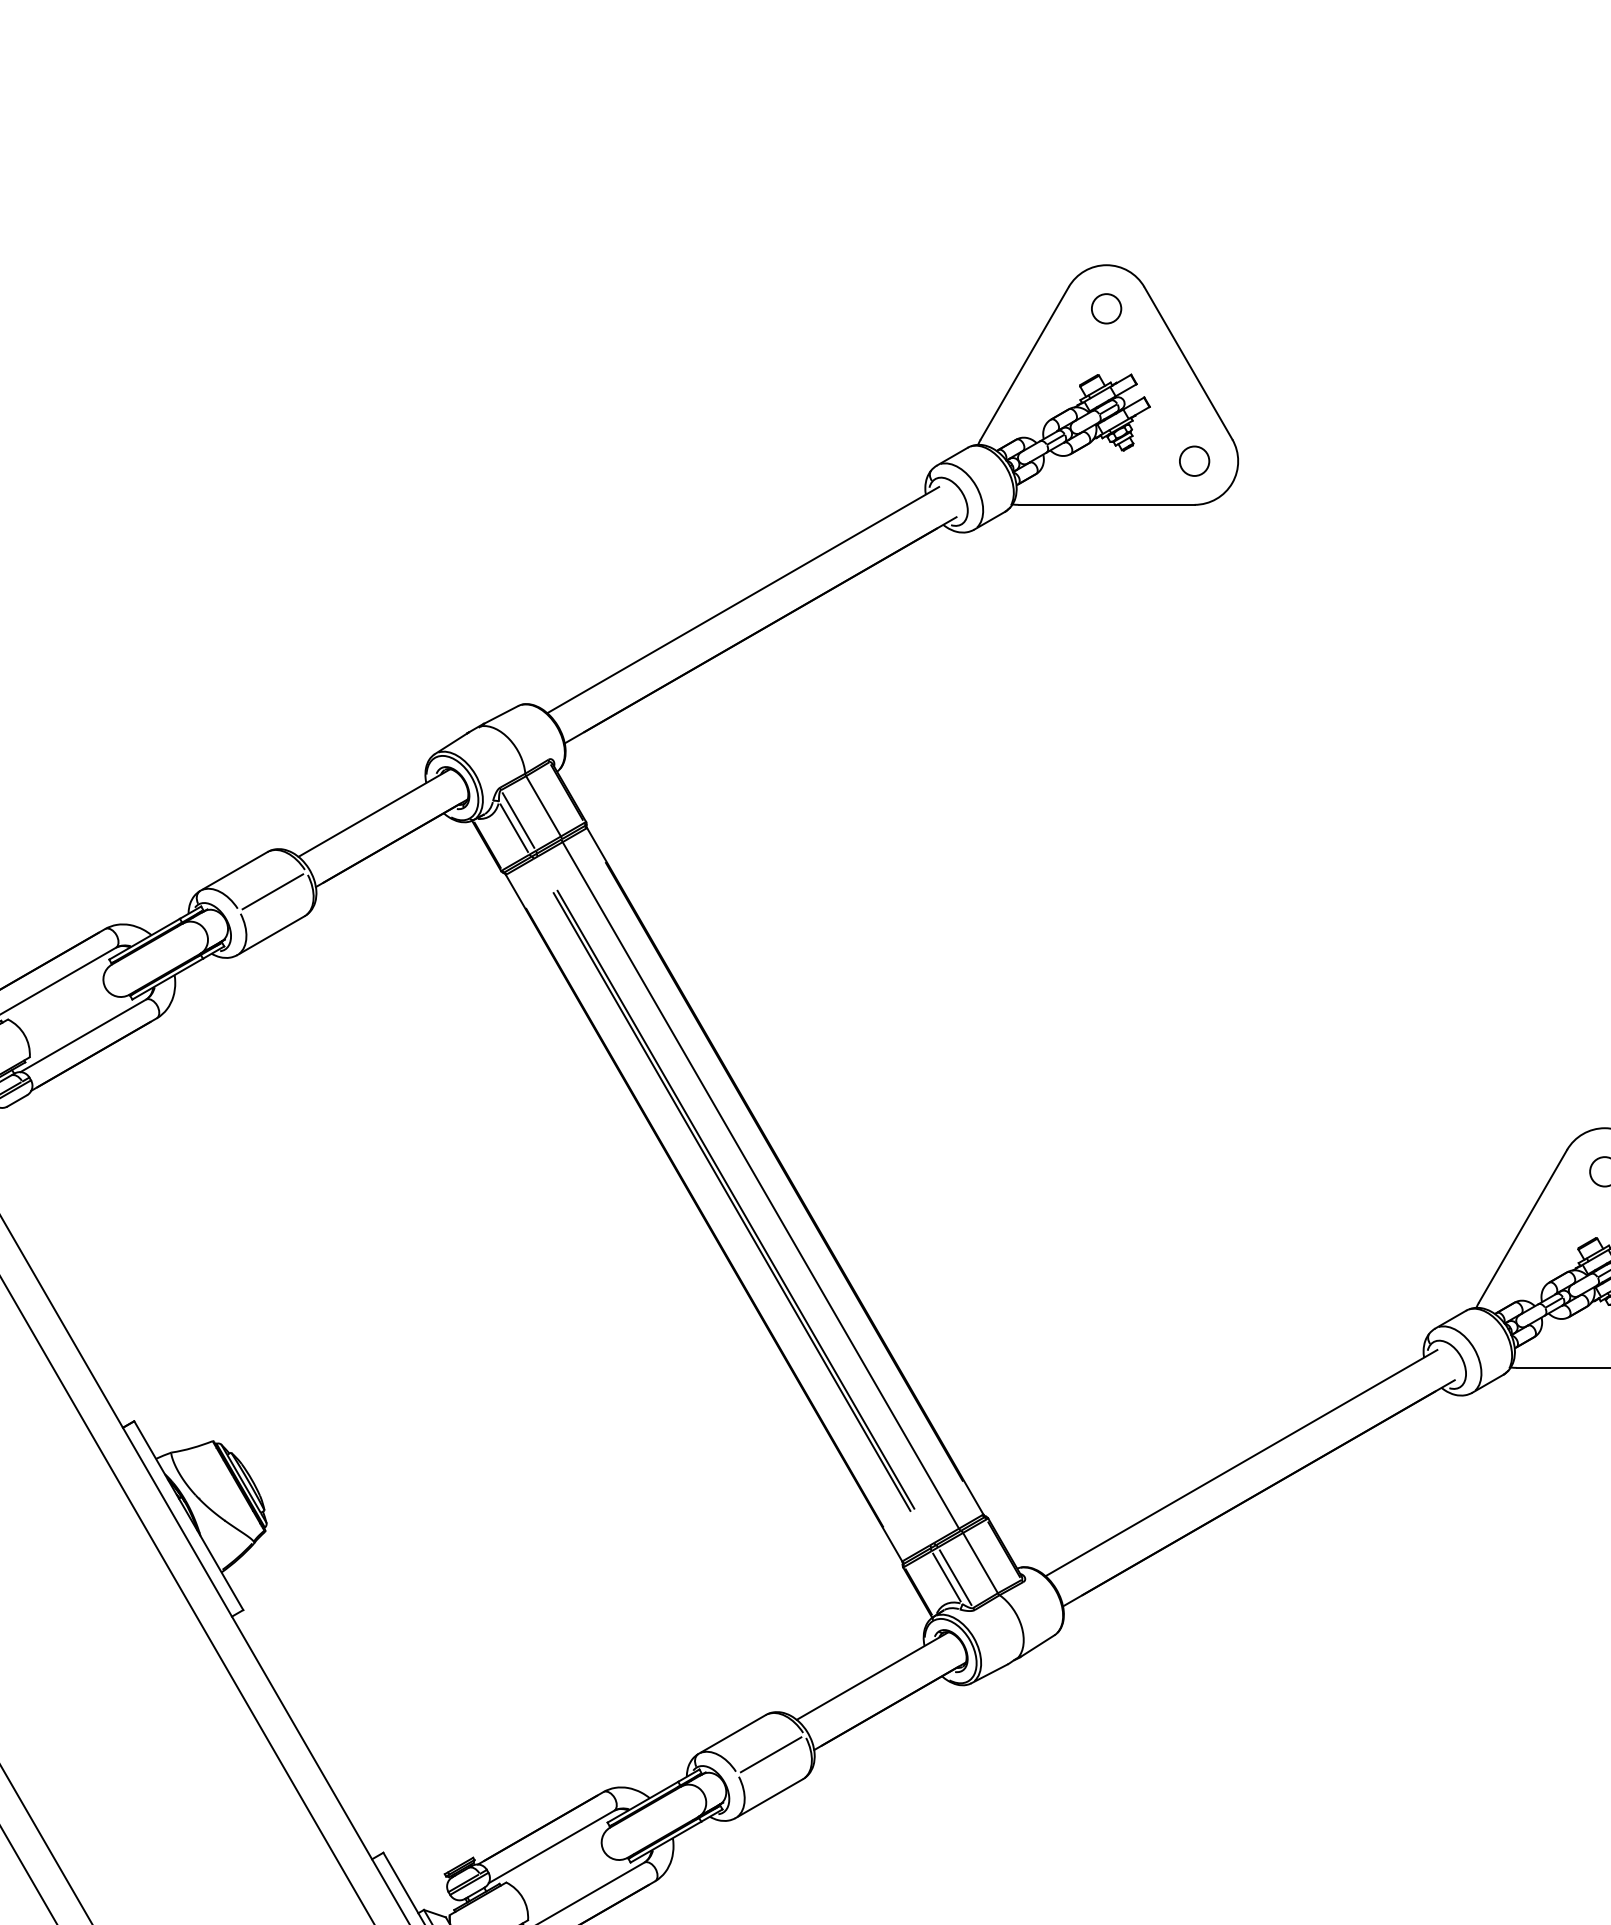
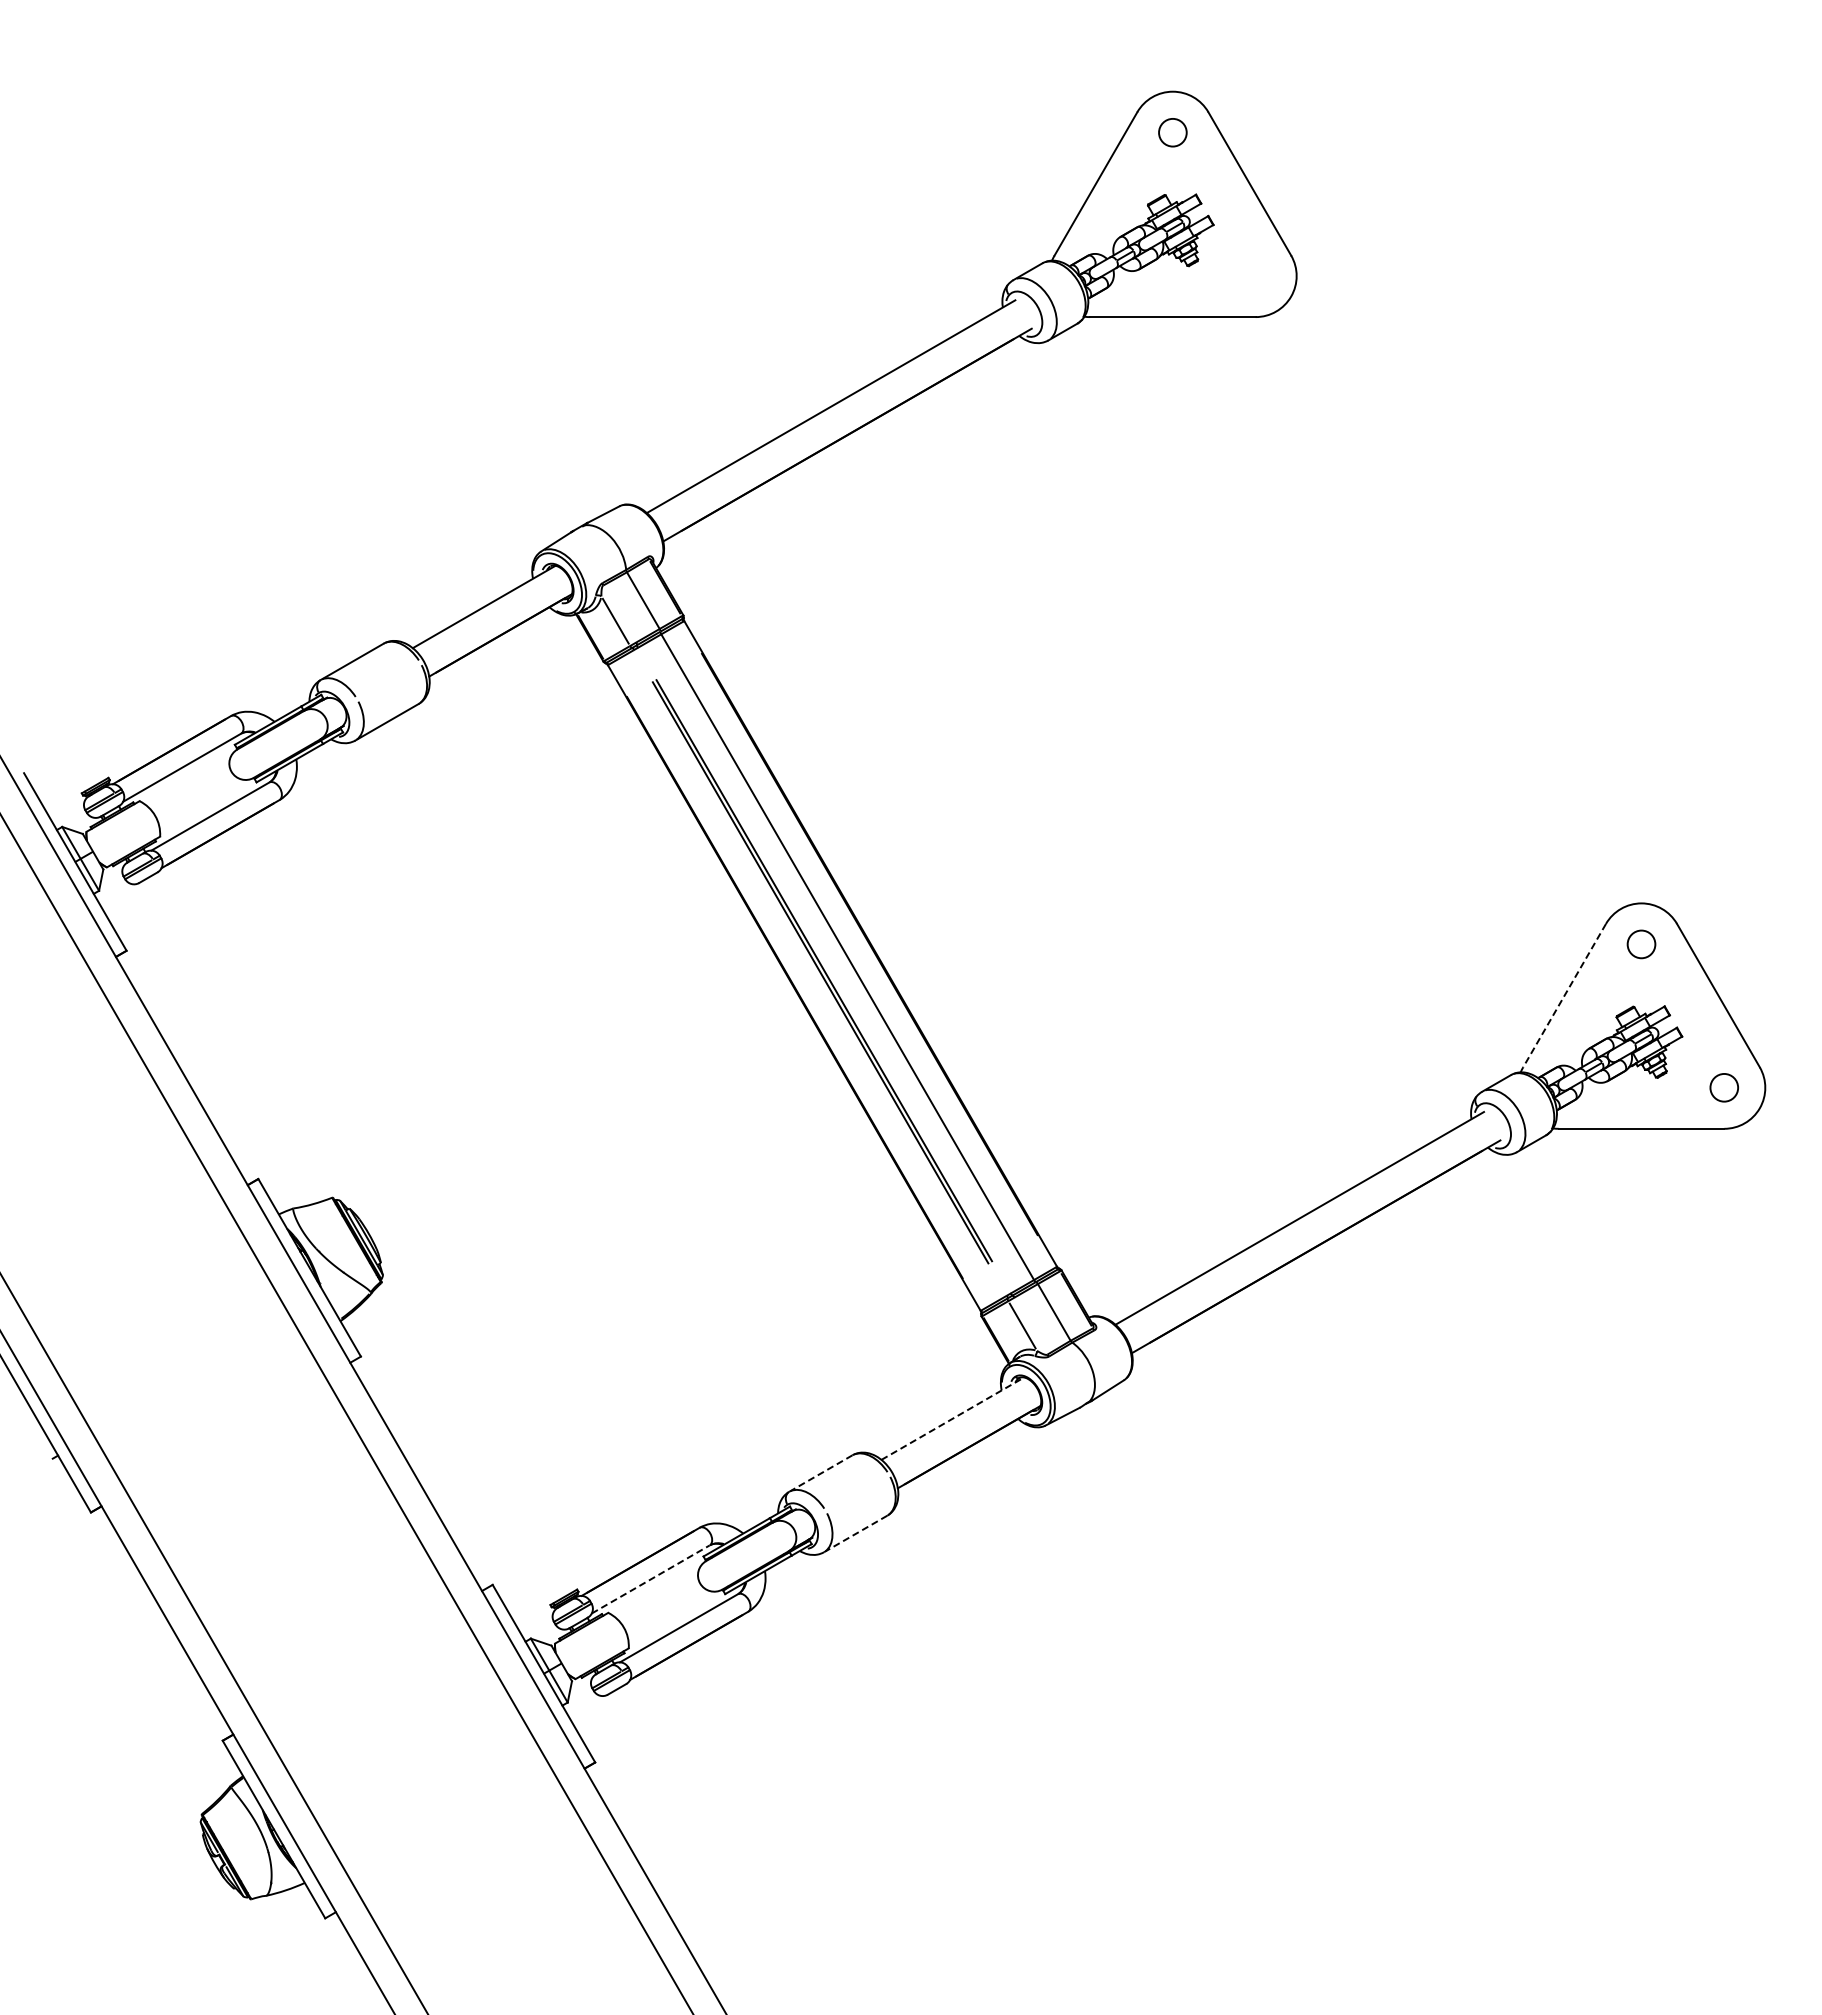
circle: (1194, 460) -> (1255, 275), removed
line: (518, 819) -> (619, 613), removed
line: (272, 891) -> (388, 680), removed
line: (1522, 1226) -> (1564, 995), solid -> dashed
line: (955, 1576) -> (1030, 1325), removed
line: (873, 1675) -> (953, 1418), solid -> dashed
line: (732, 1734) -> (821, 1473), solid -> dashed
line: (770, 1754) -> (856, 1492), removed
line: (770, 1798) -> (856, 1533), solid -> dashed
line: (552, 1847) -> (651, 1579), solid -> dashed

